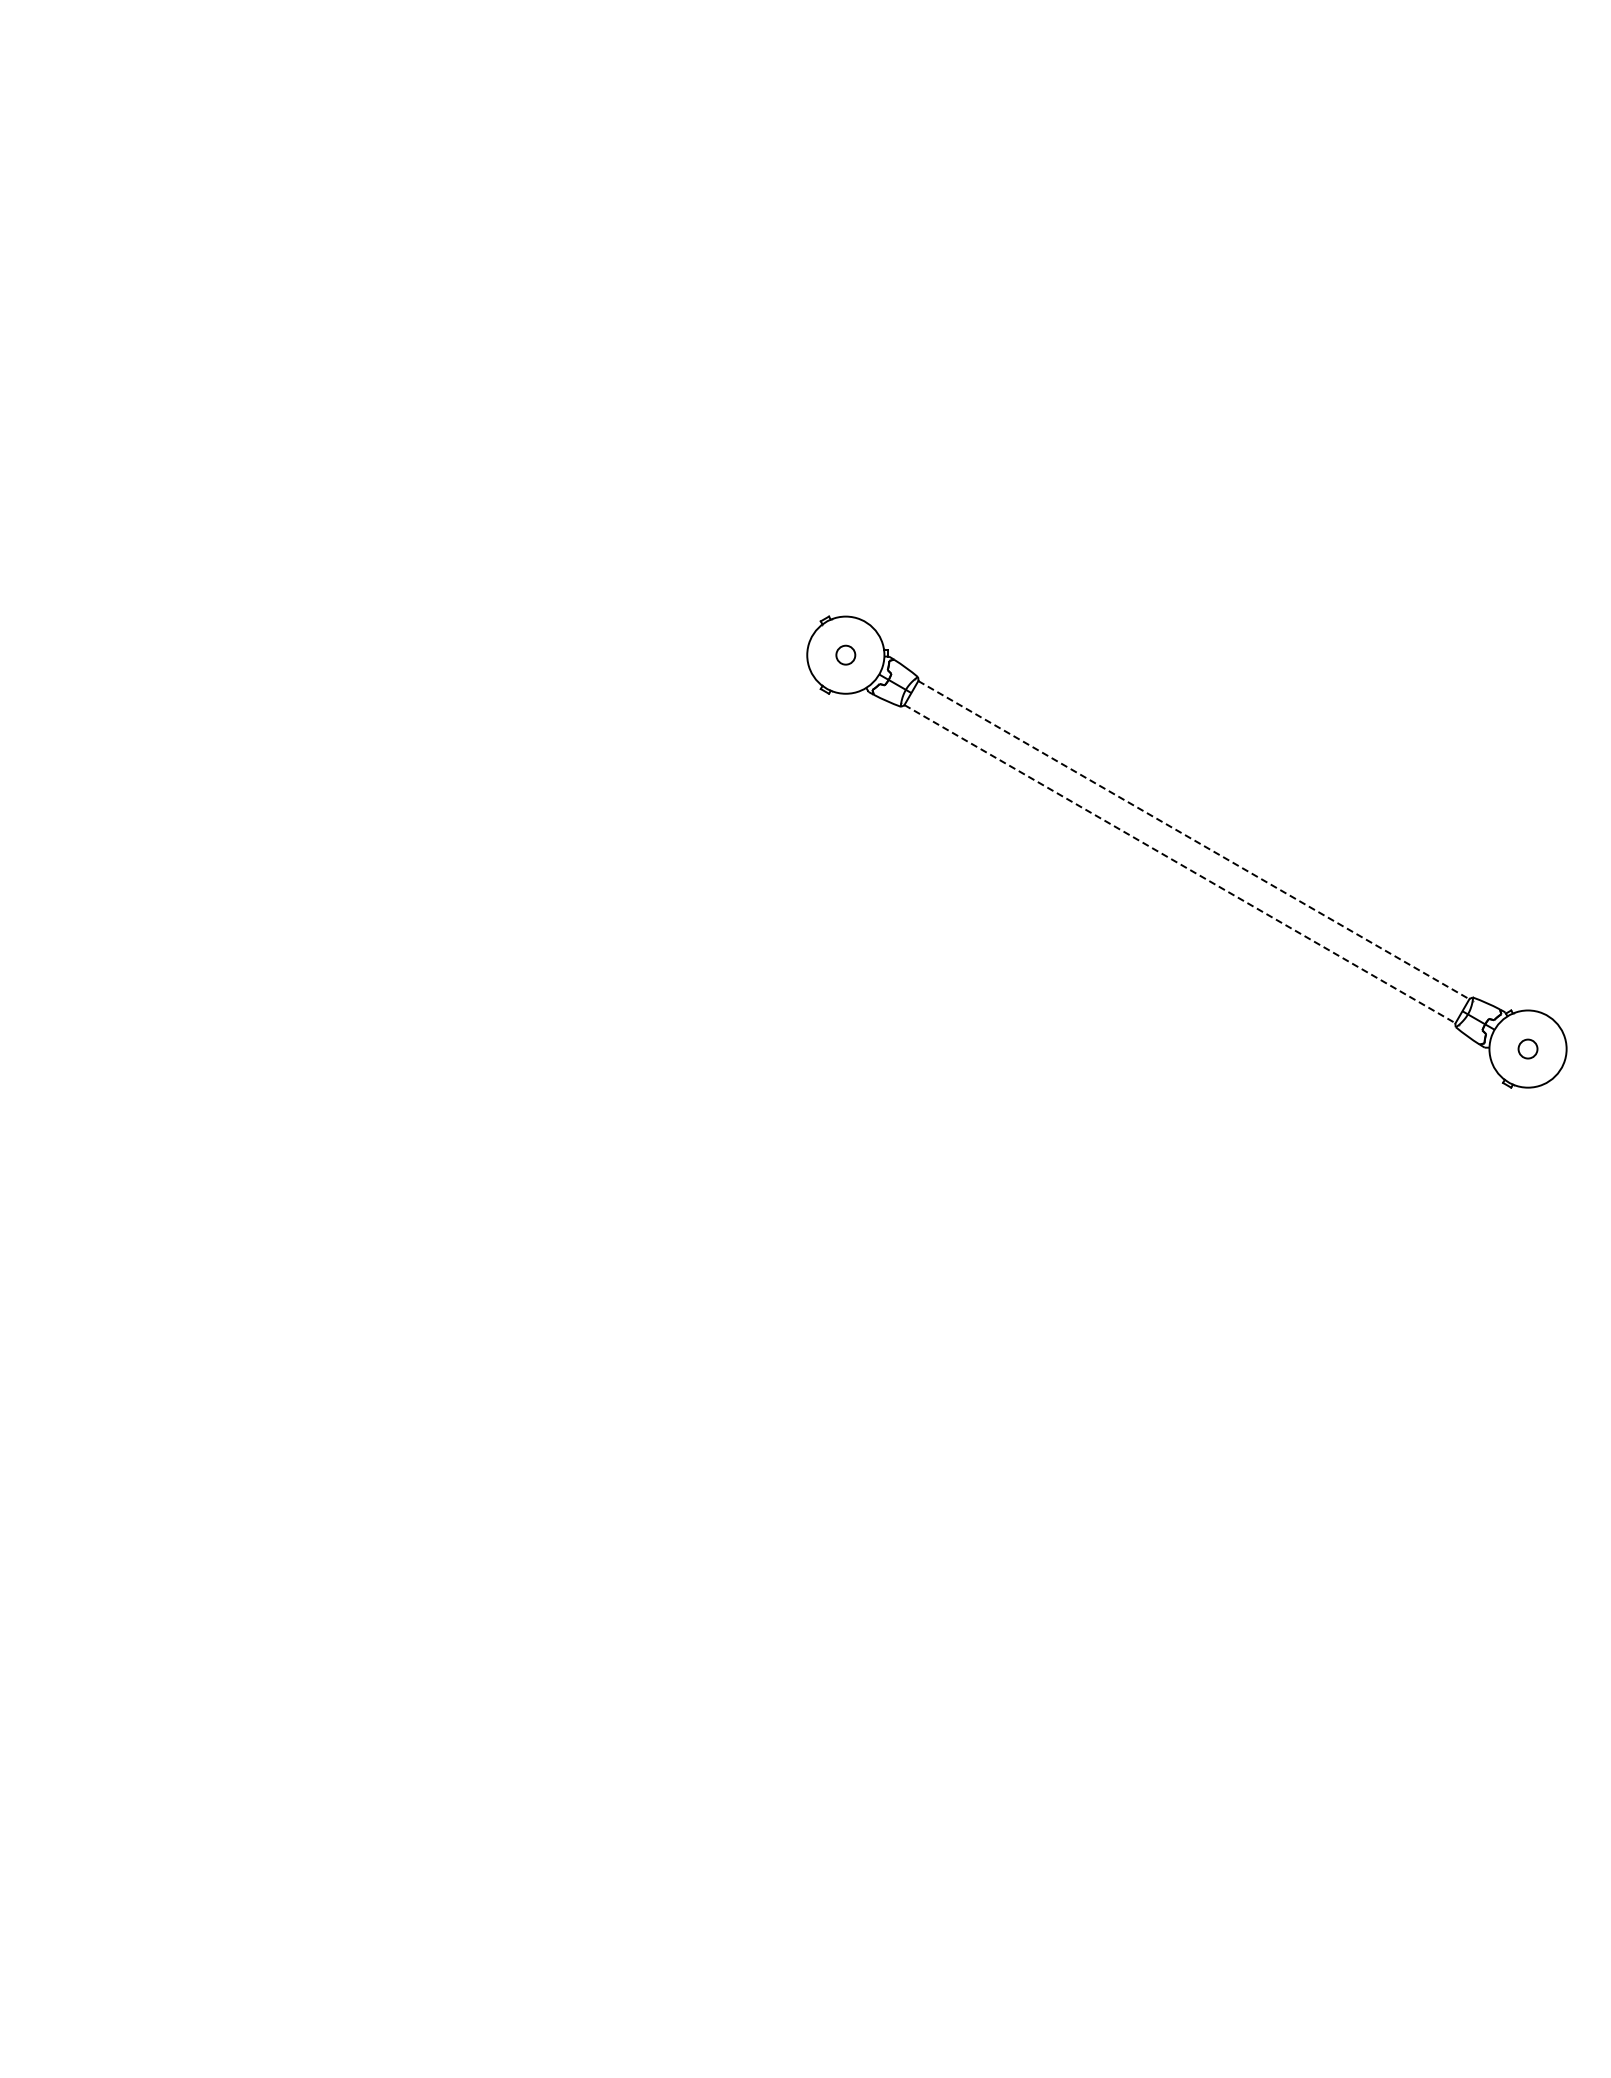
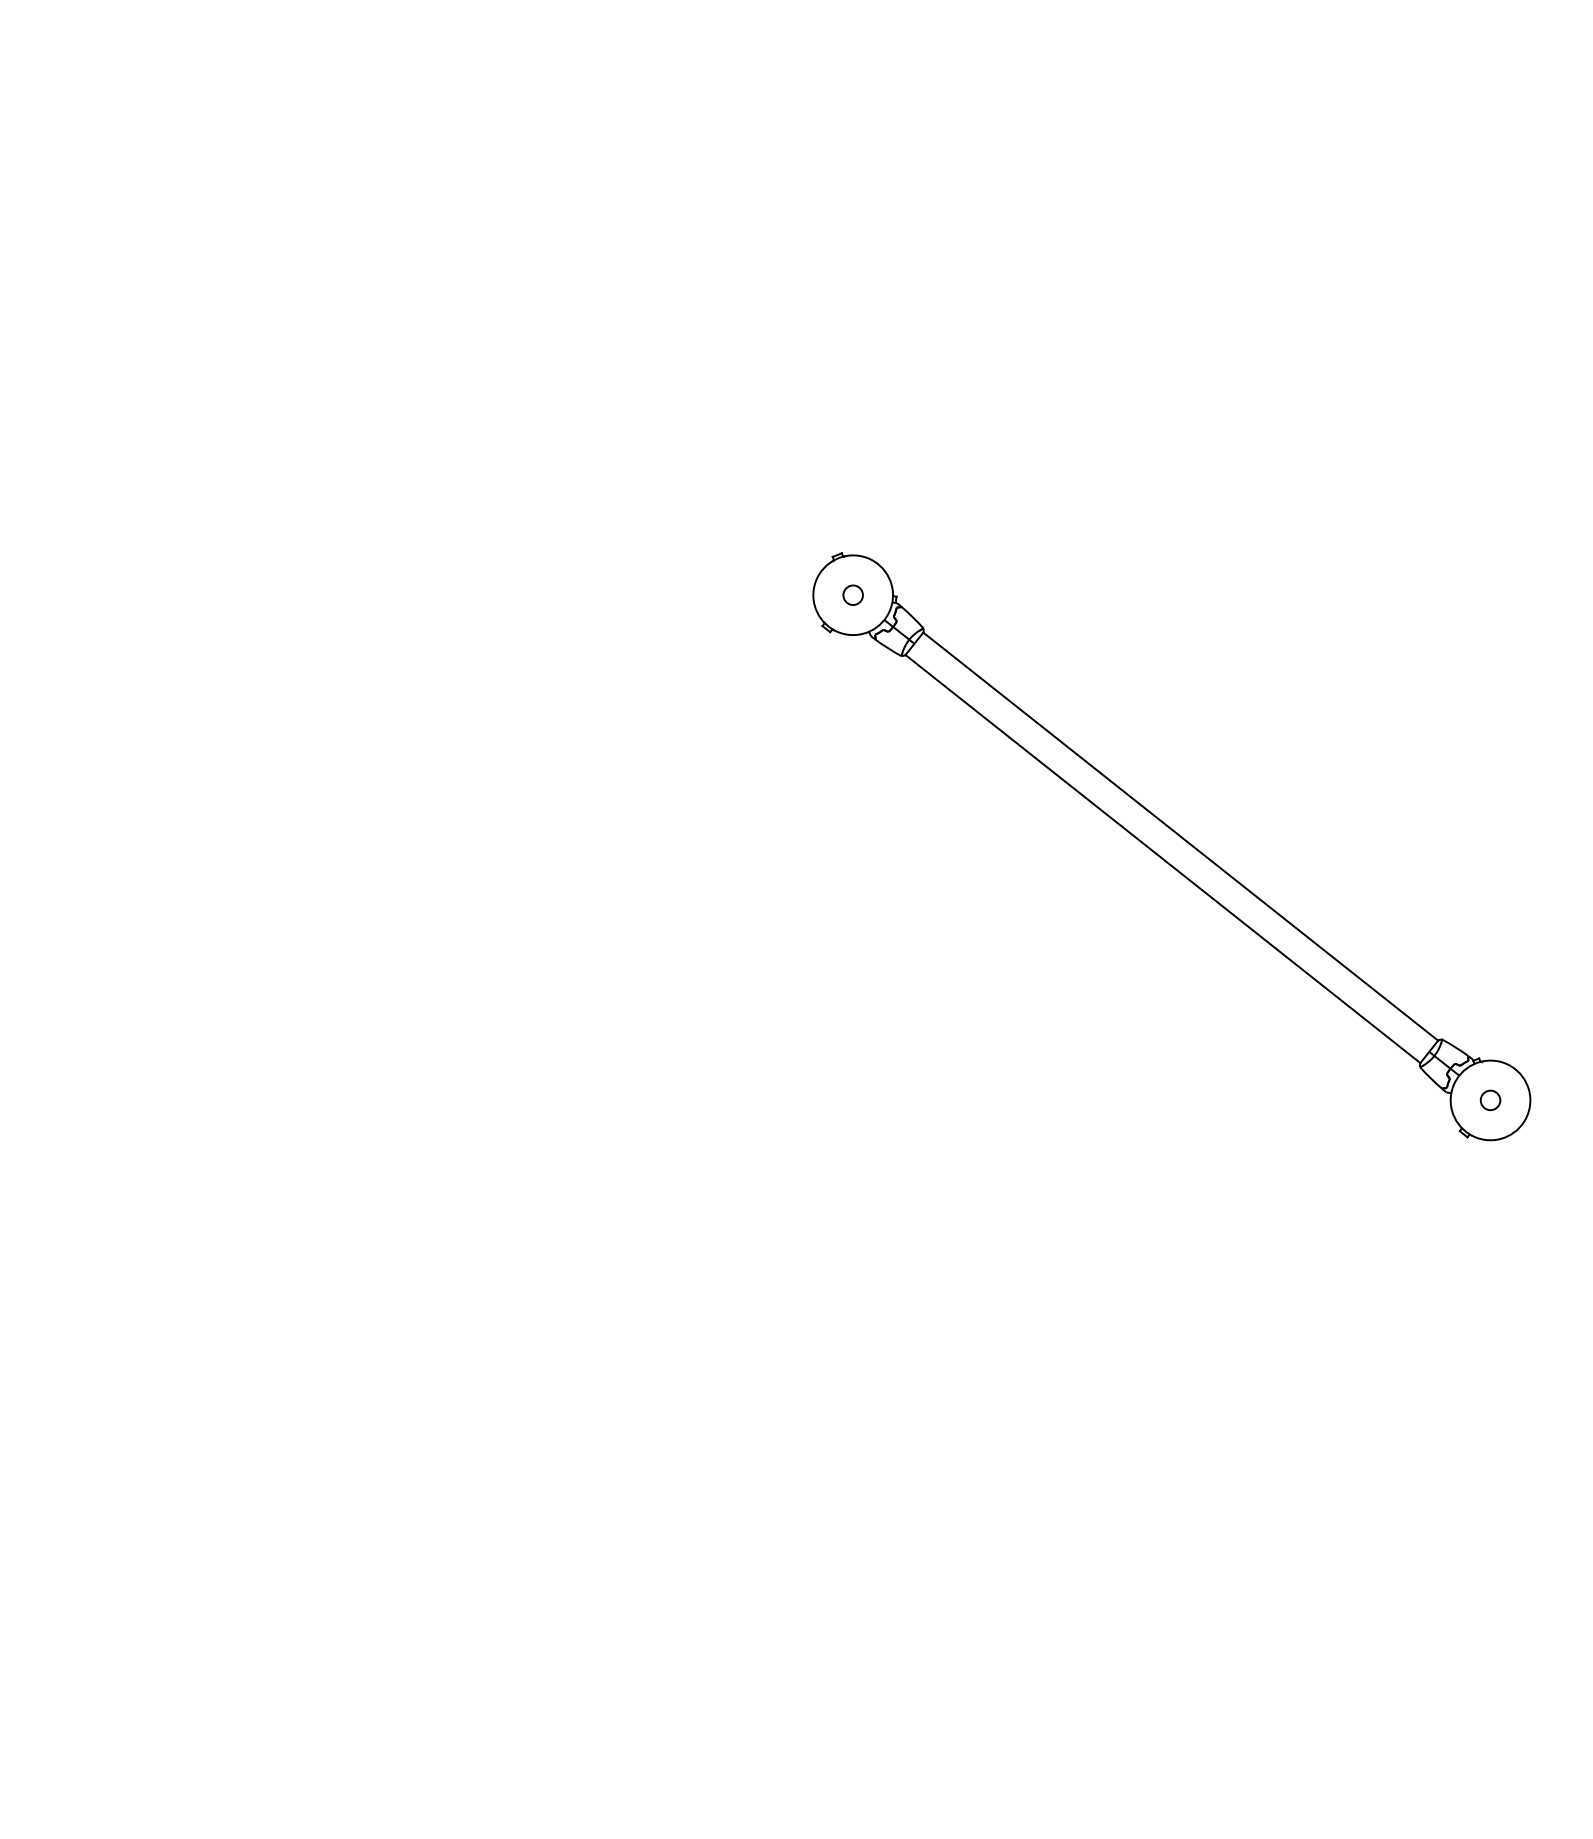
line: (1194, 840) -> (1181, 837), dashed -> solid
line: (1180, 864) -> (1163, 859), dashed -> solid

